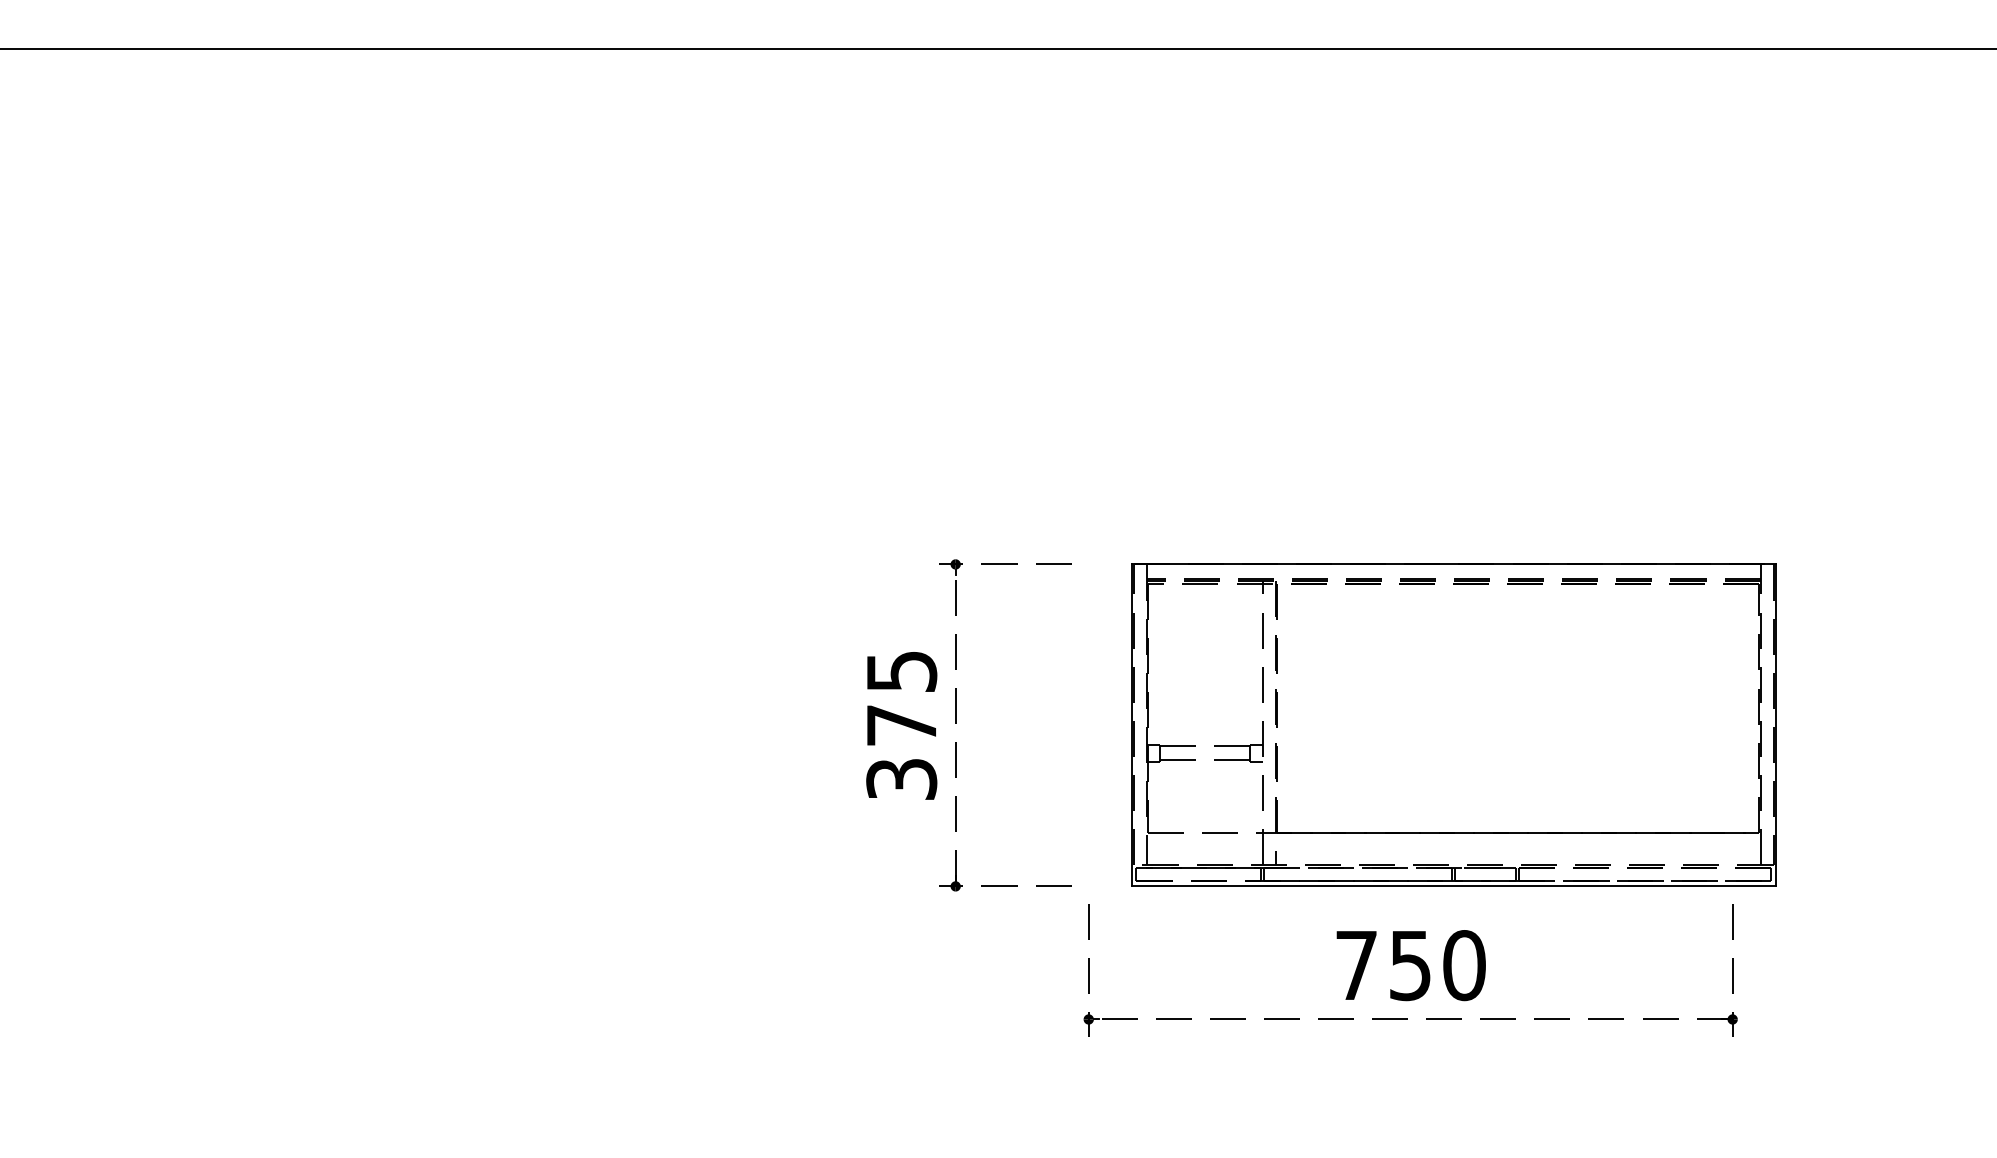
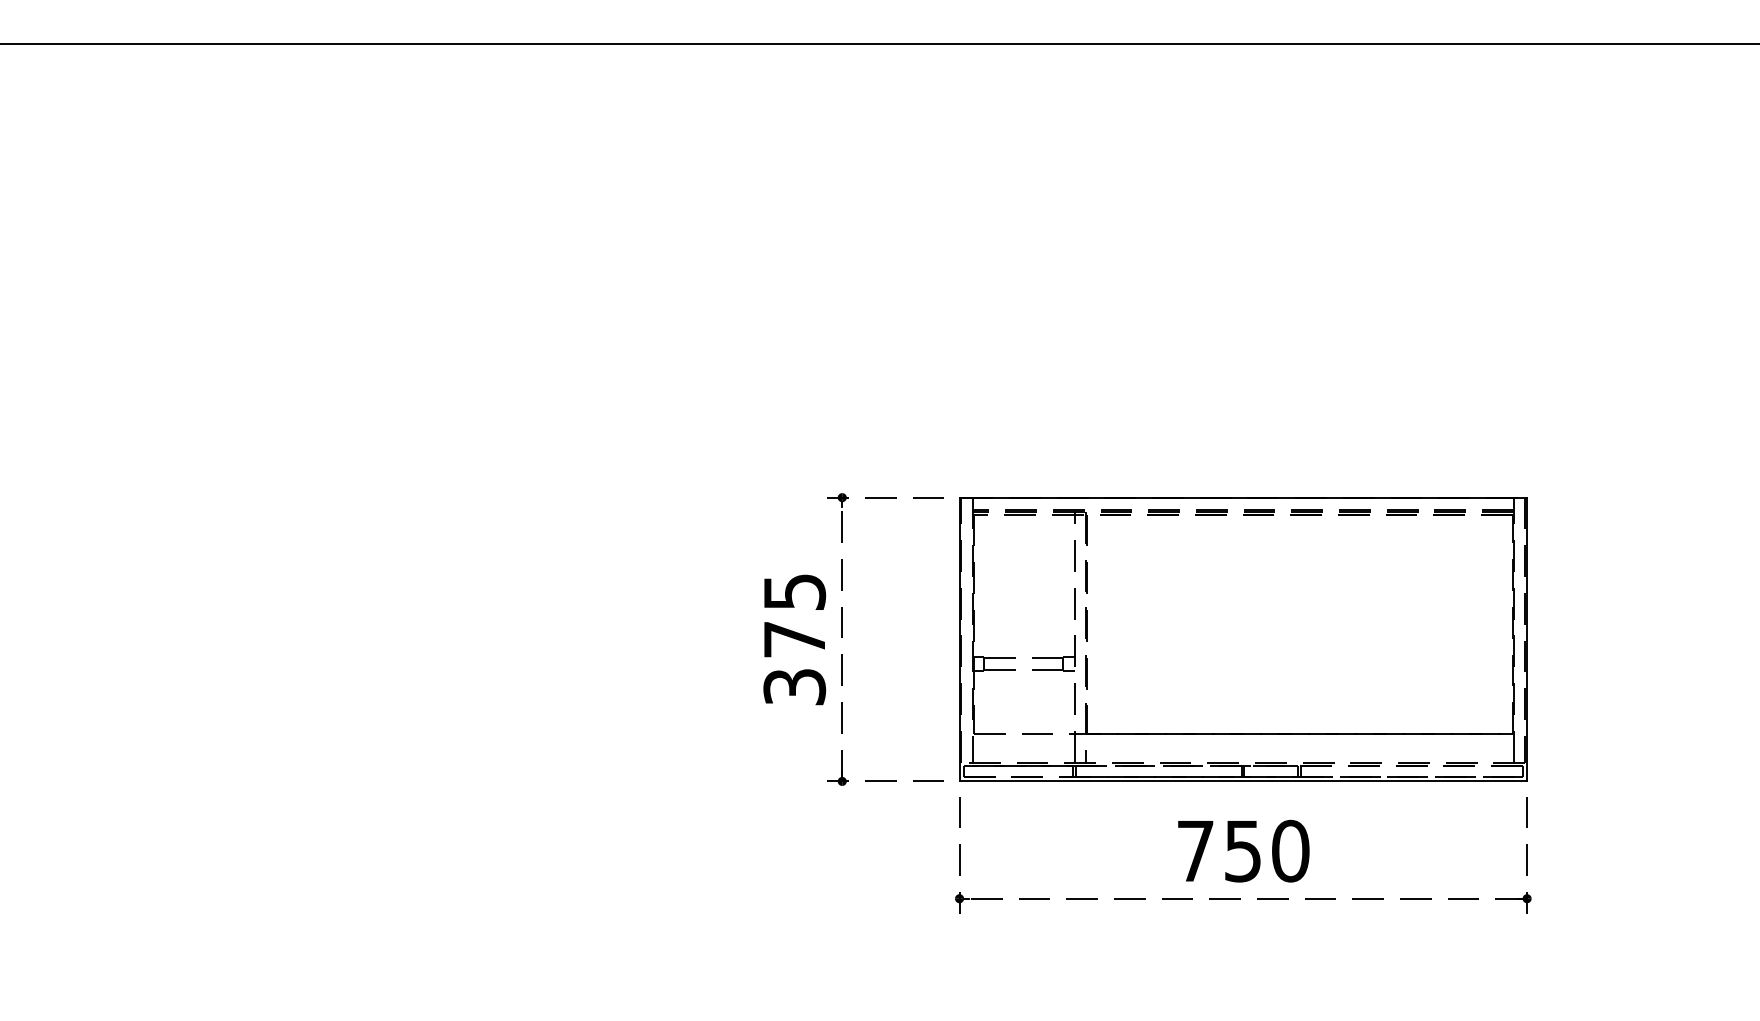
part: (1453, 724) -> (1243, 638), moved

